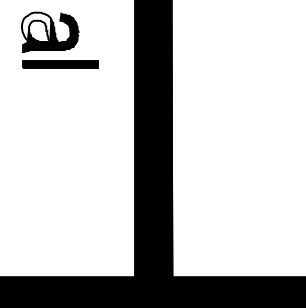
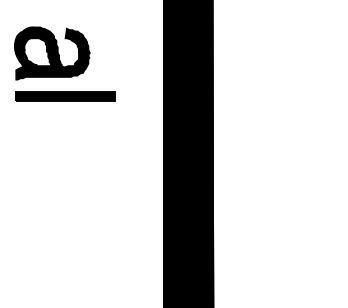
fill: (36, 27) -> (34, 47), added

